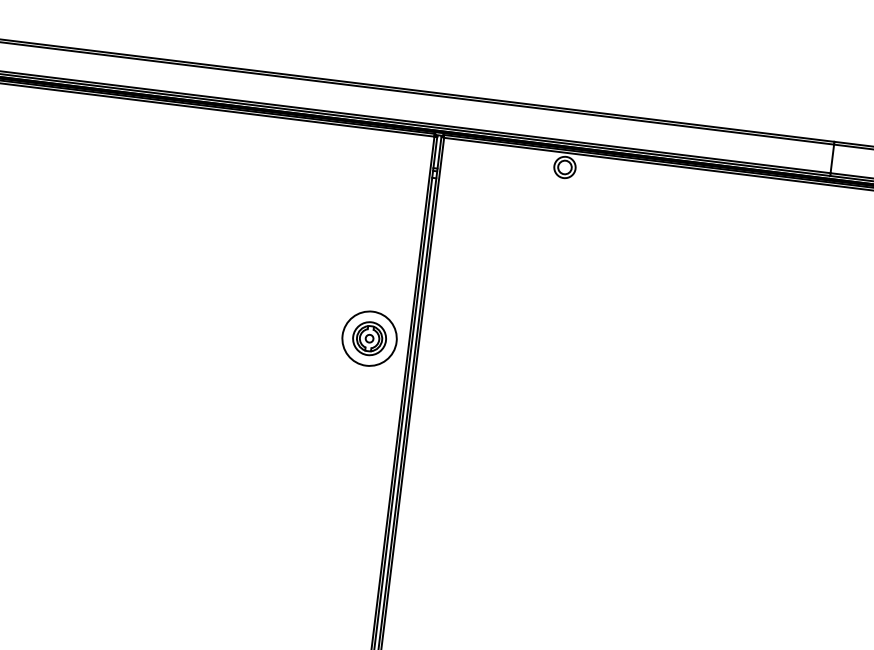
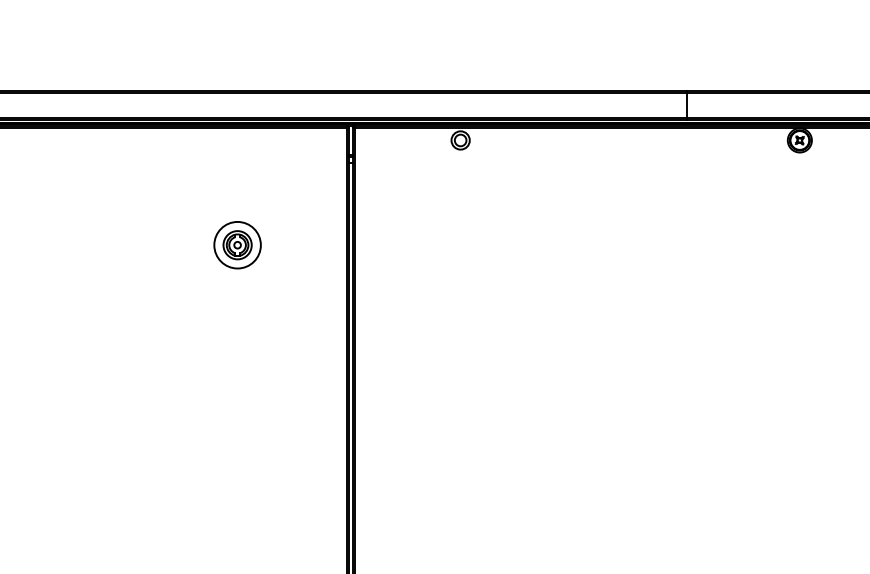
part: (369, 339) -> (237, 245), moved

